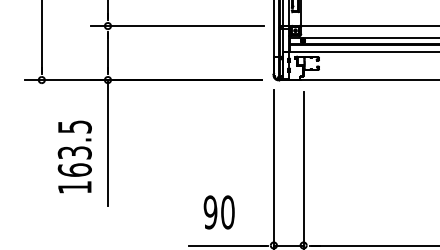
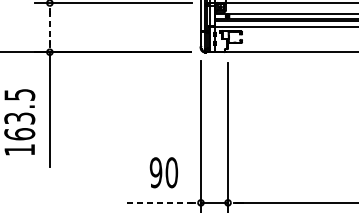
line: (107, 53) -> (49, 28), solid -> dashed
text: (218, 212) -> (163, 172), moved
line: (226, 245) -> (157, 202), solid -> dashed

